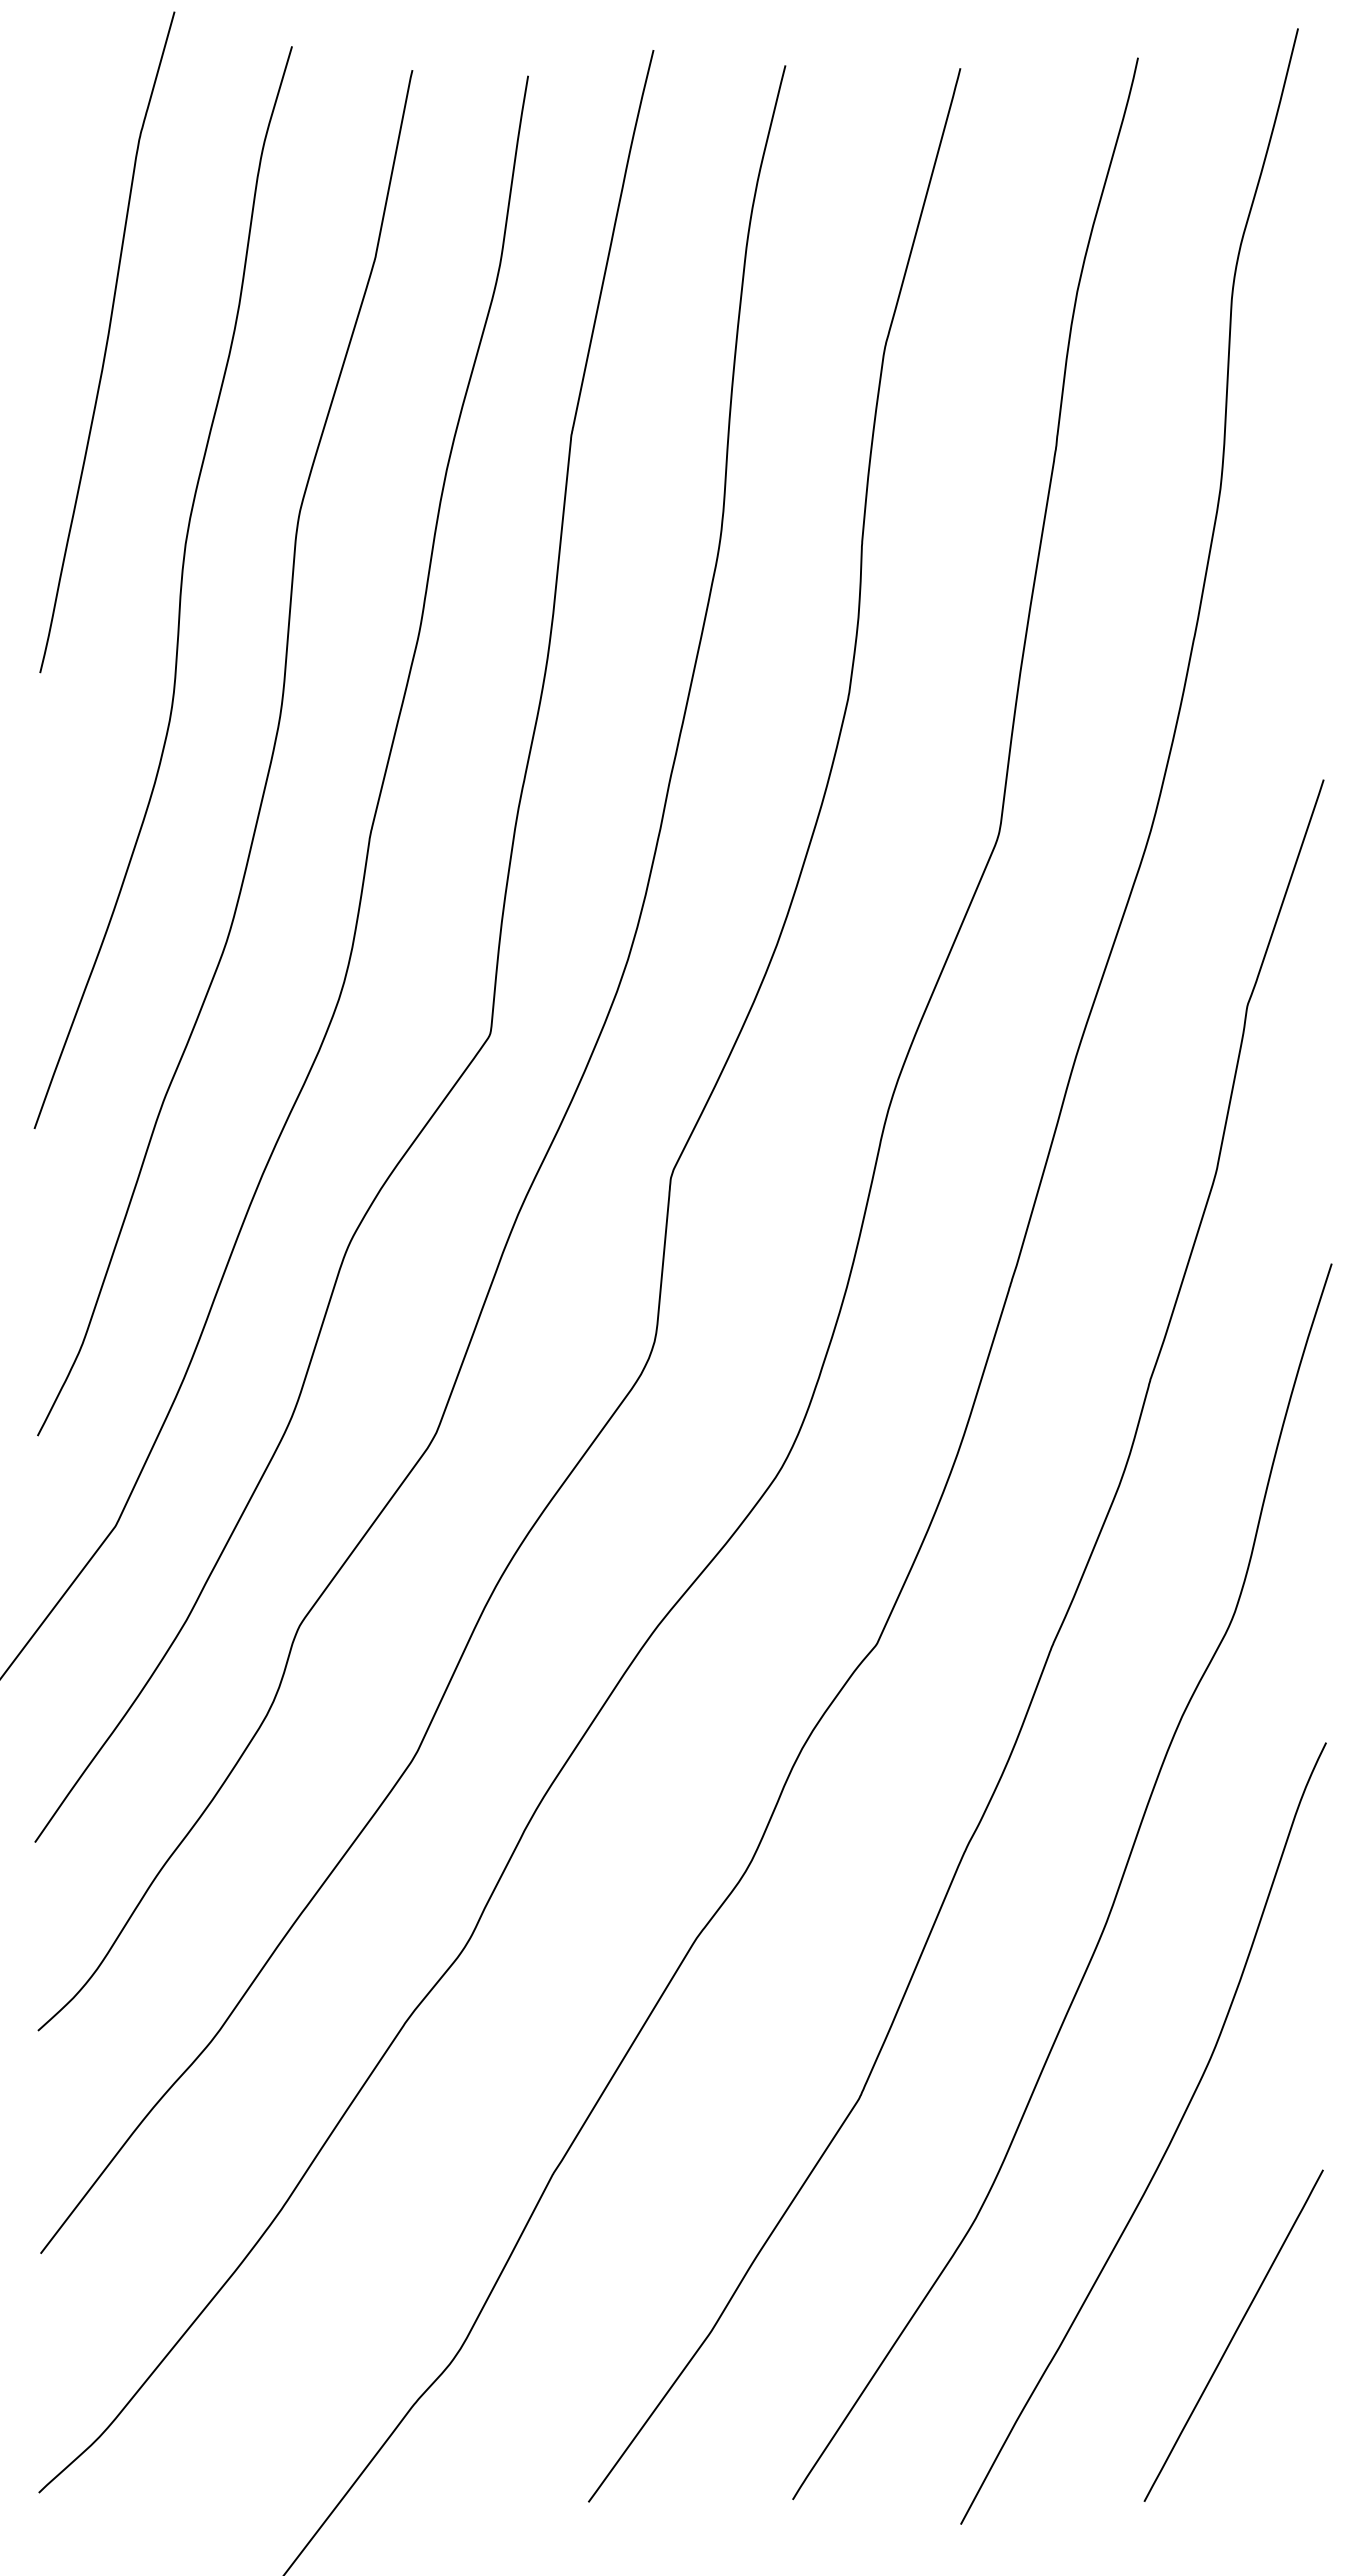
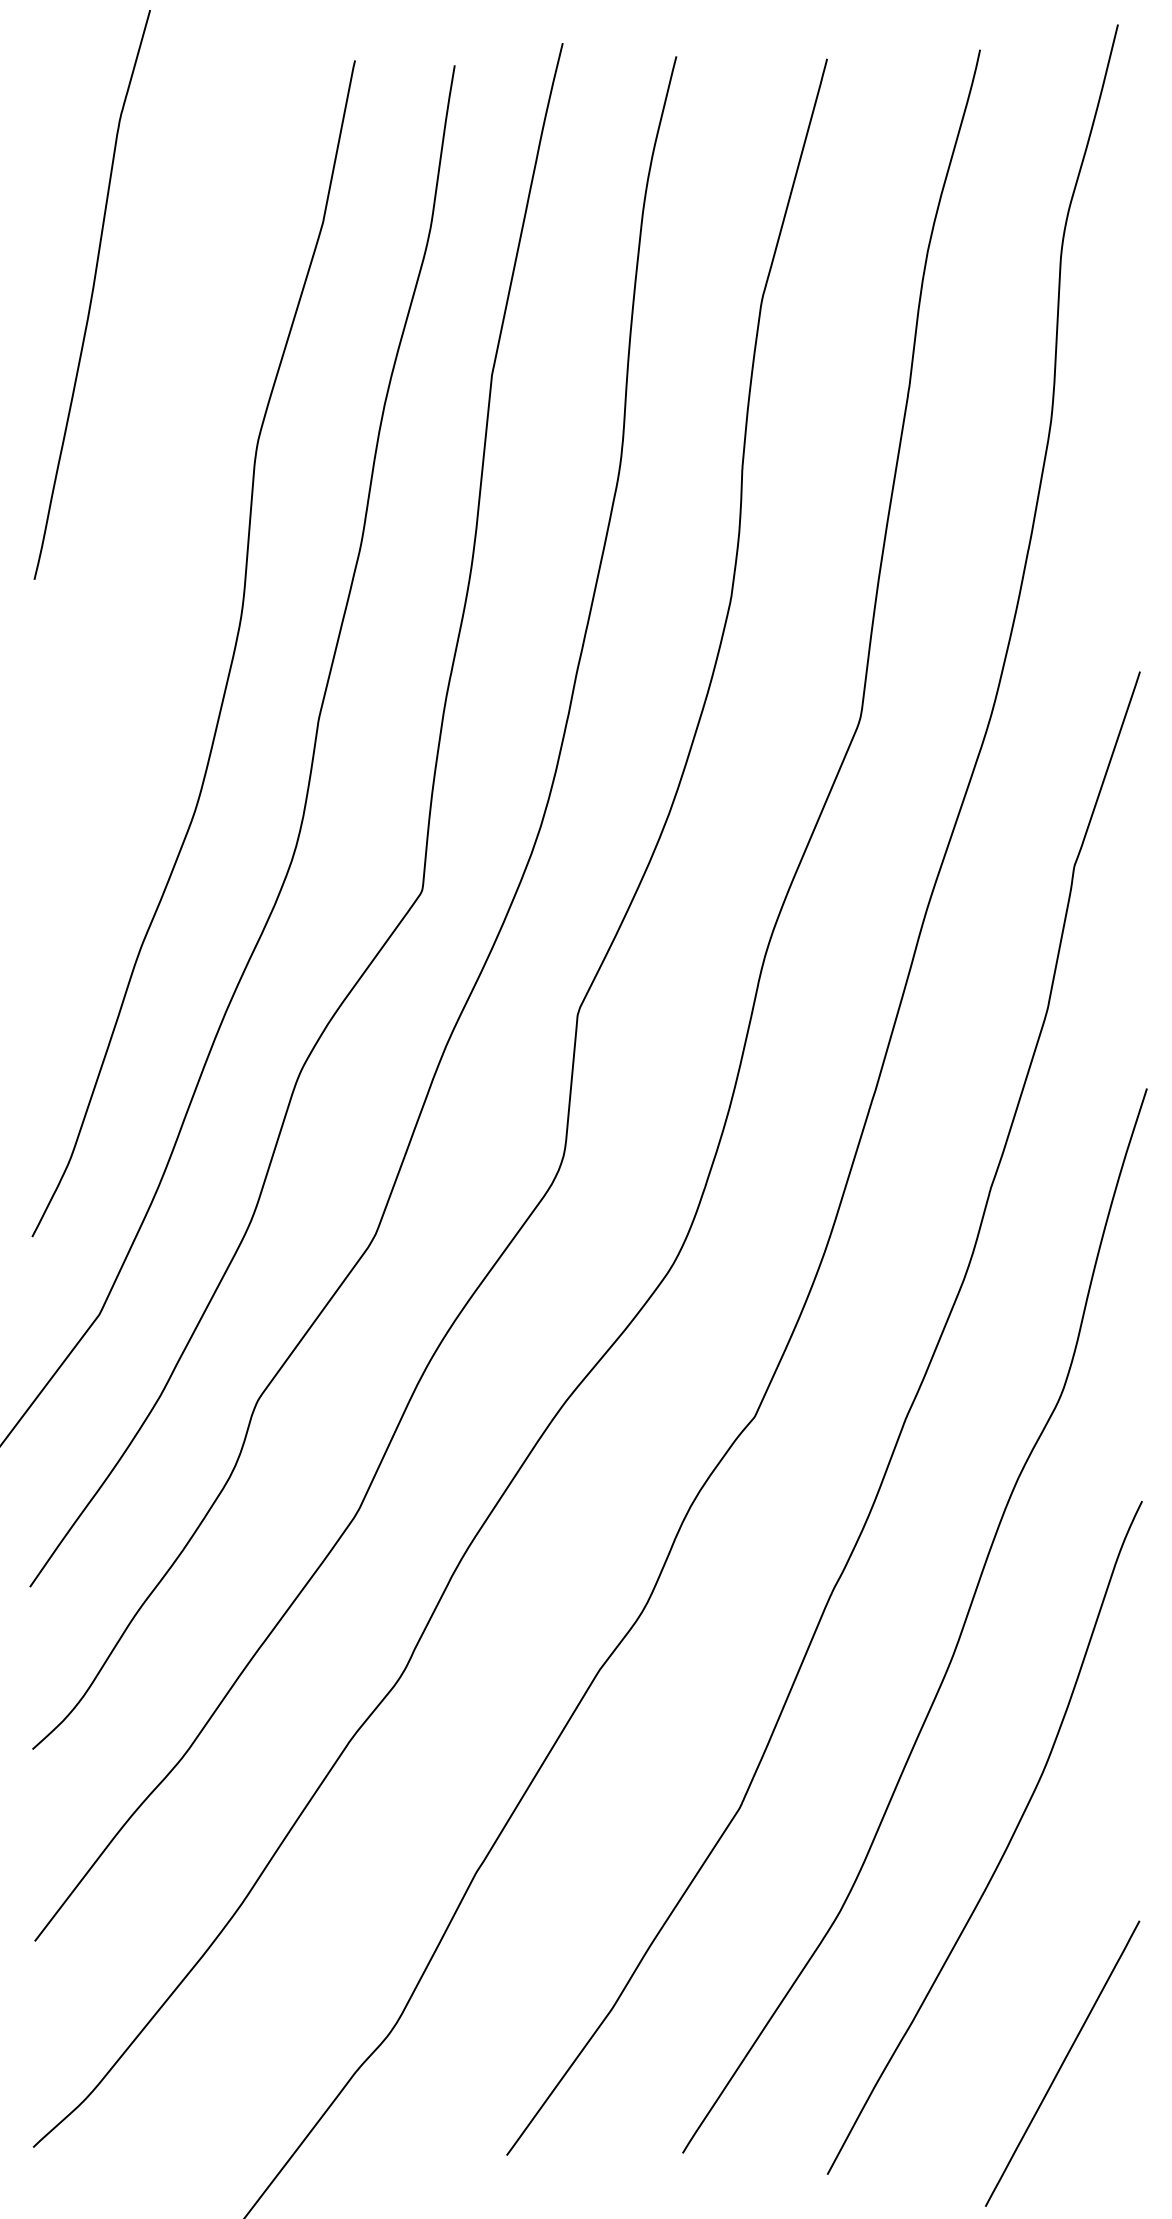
curve: (179, 592) -> (154, 510), removed
line: (1233, 2335) -> (1062, 2063), moved

